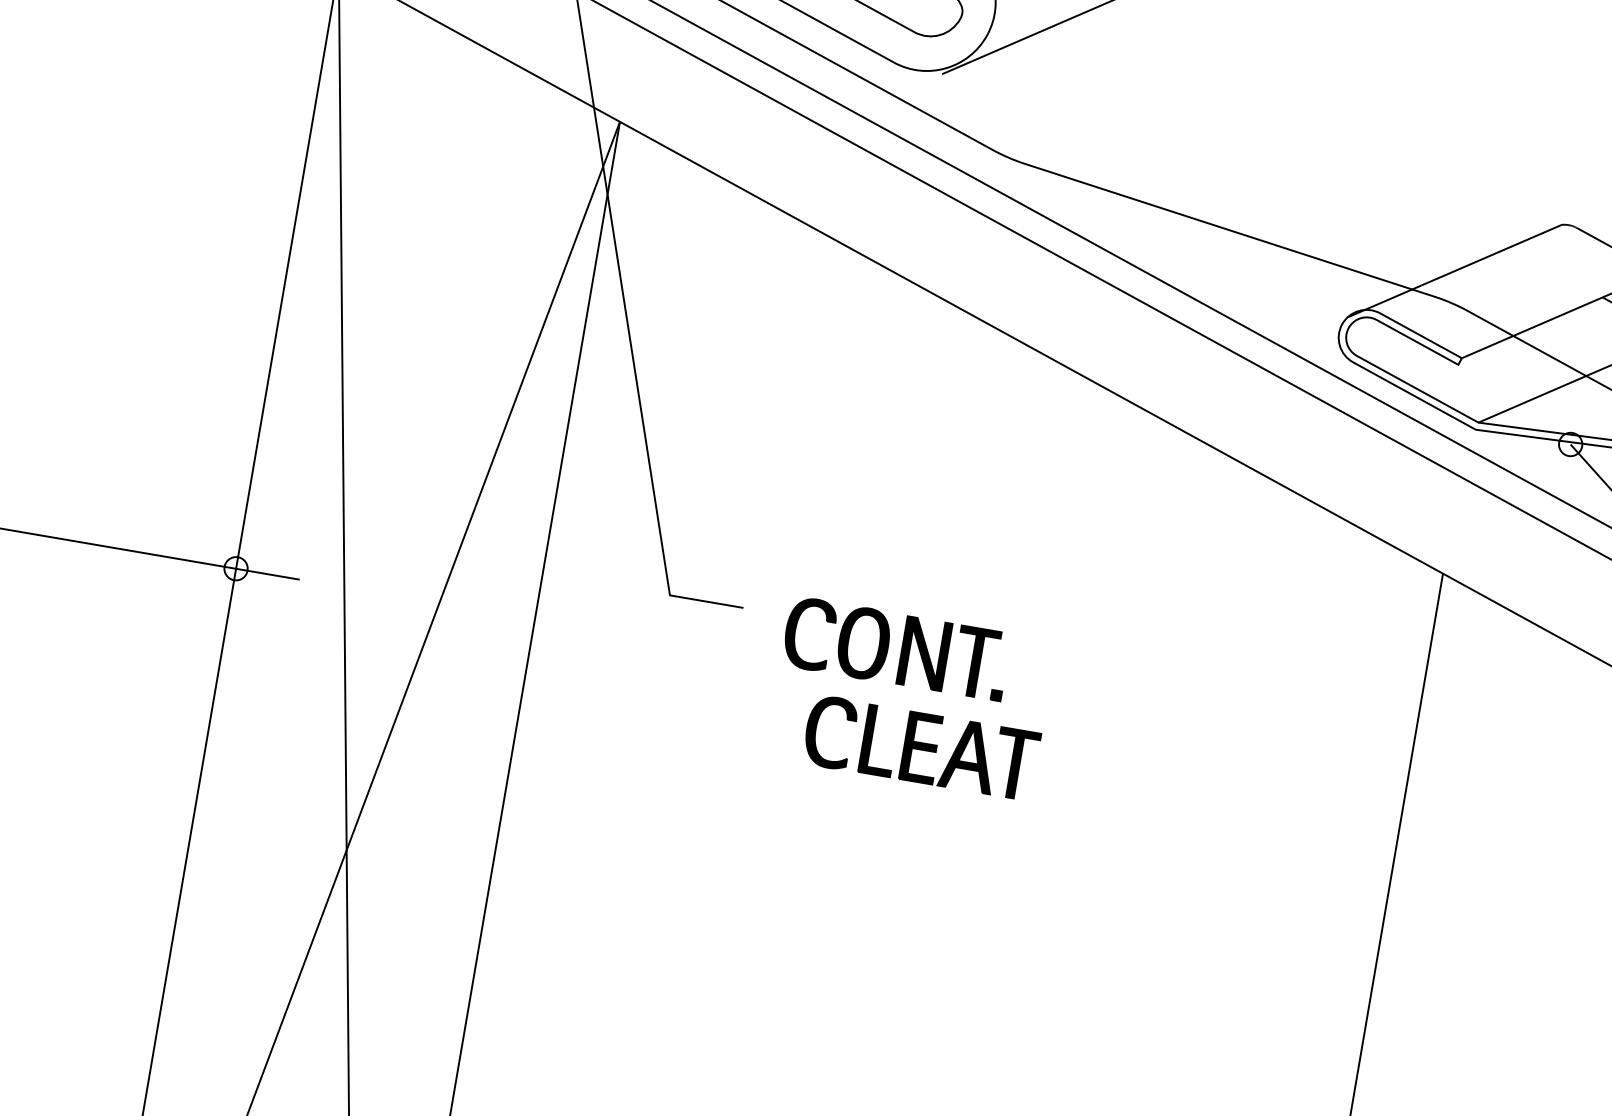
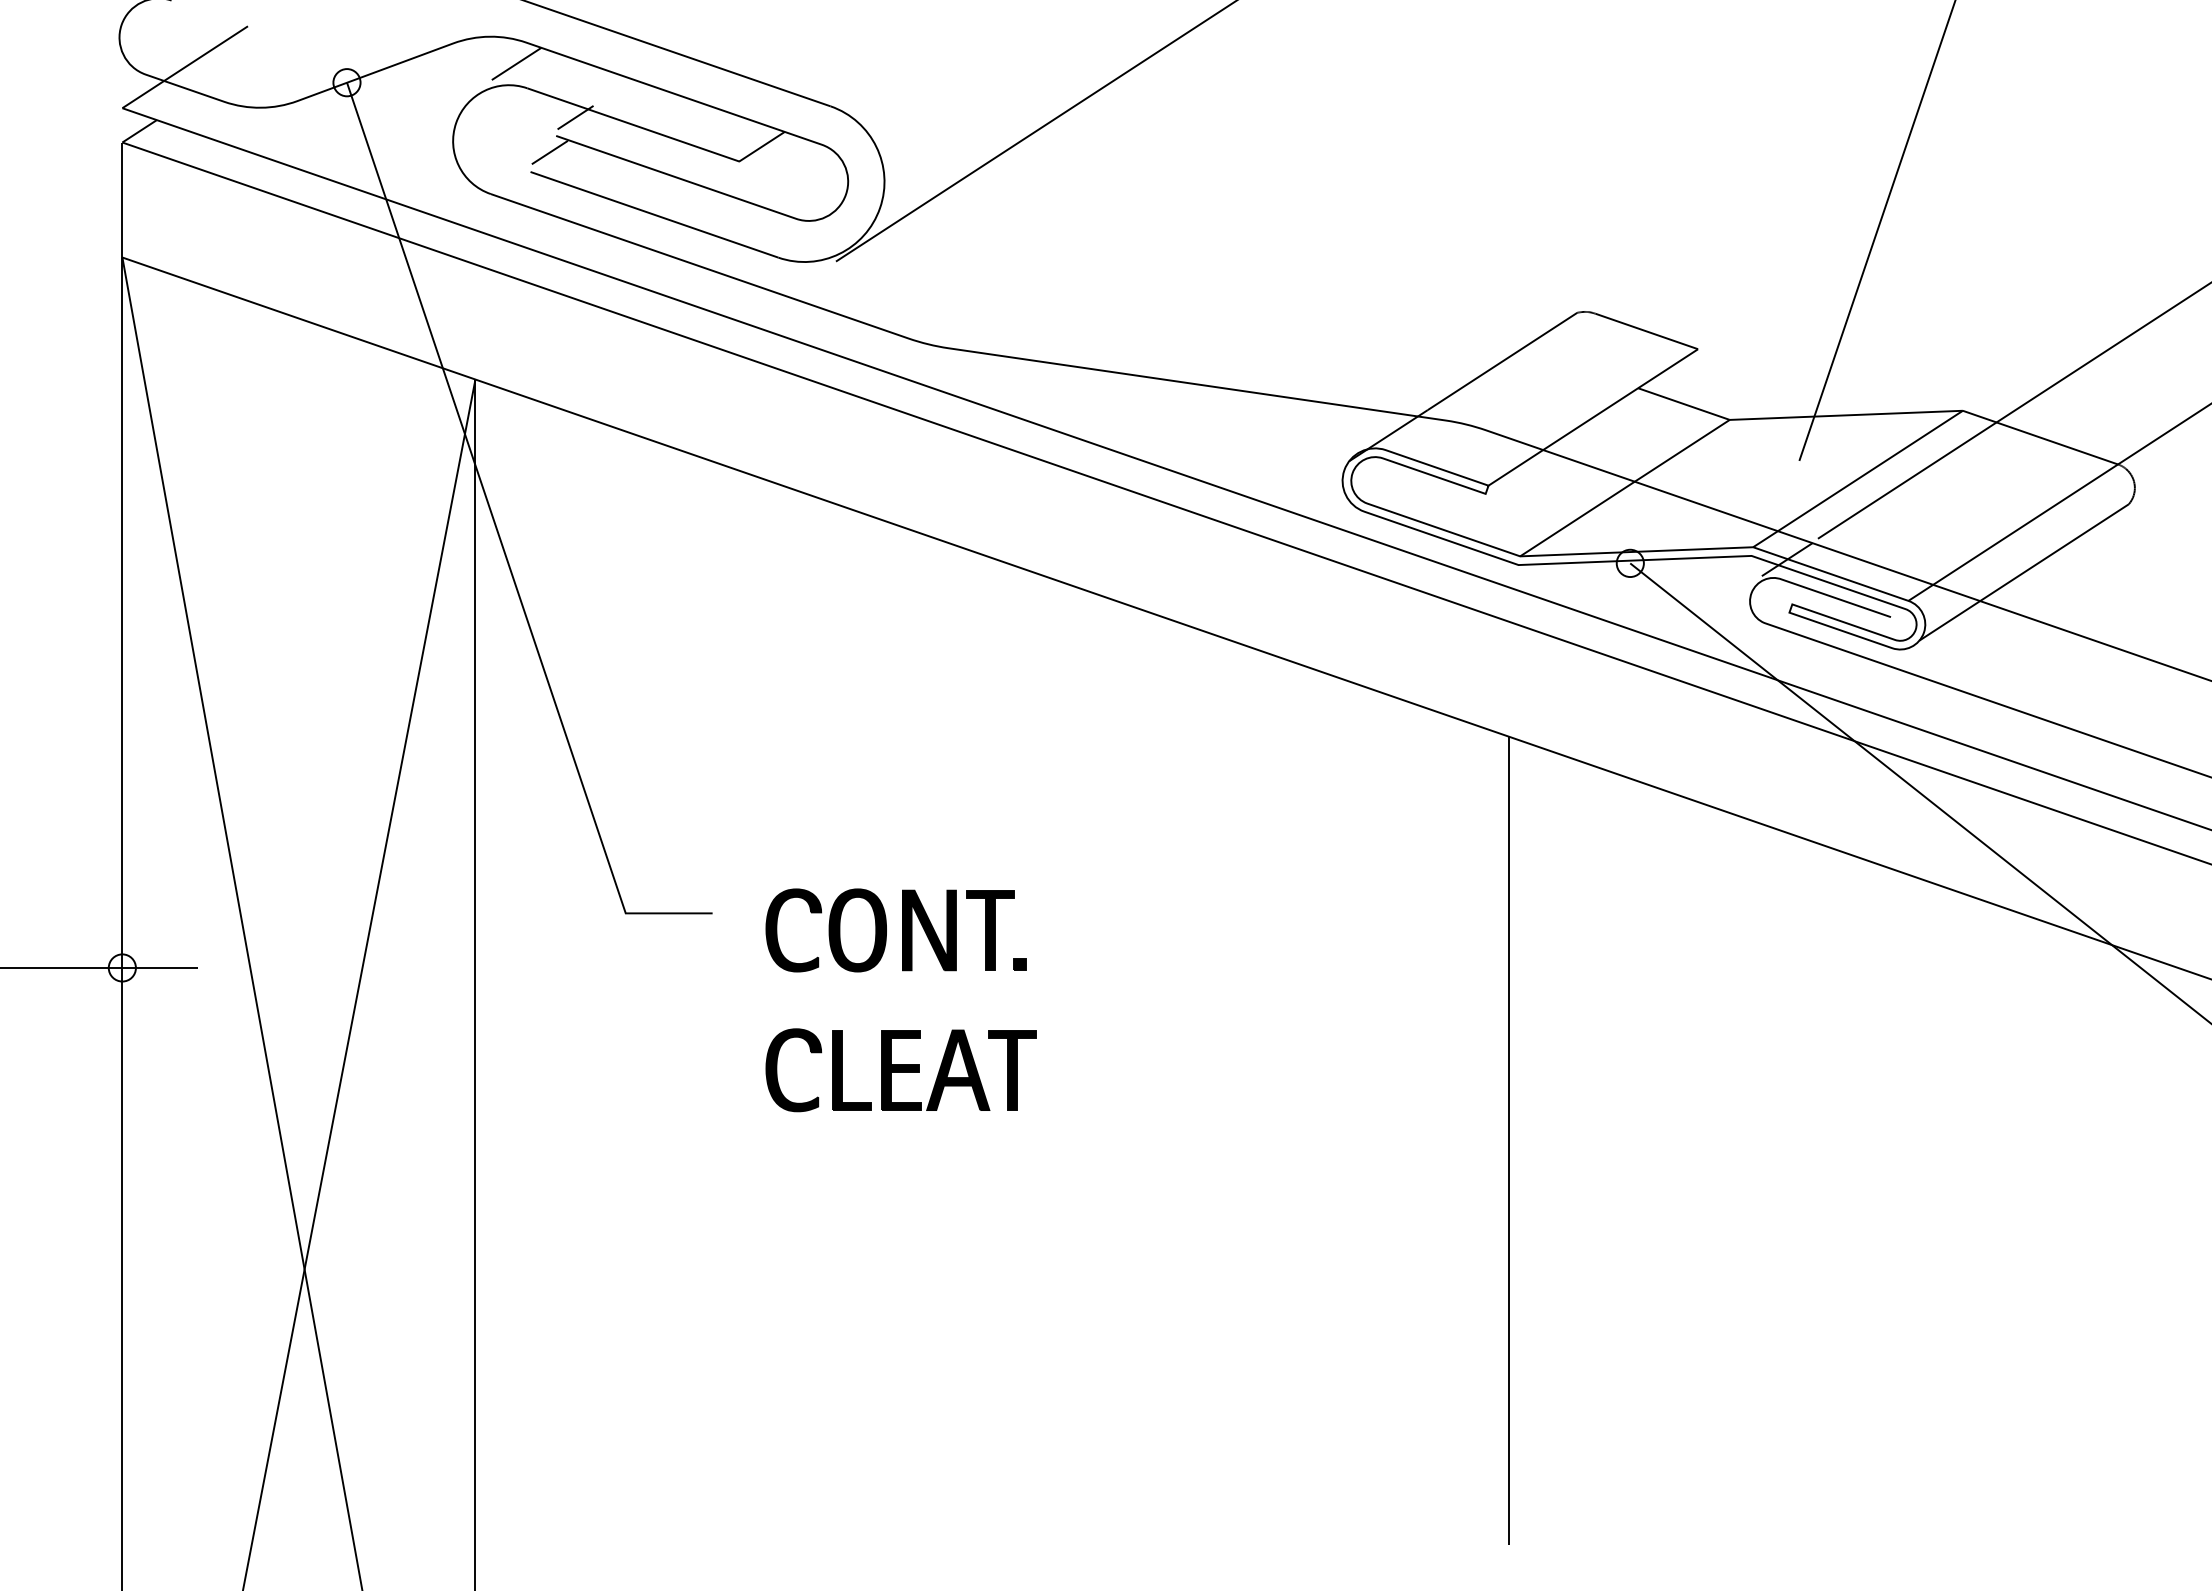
part: (920, 748) -> (900, 1070), moved

